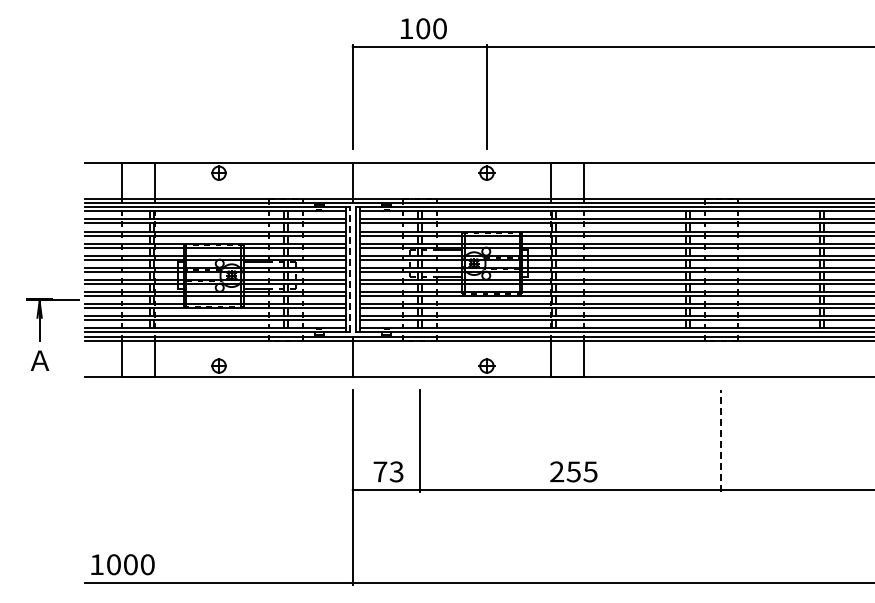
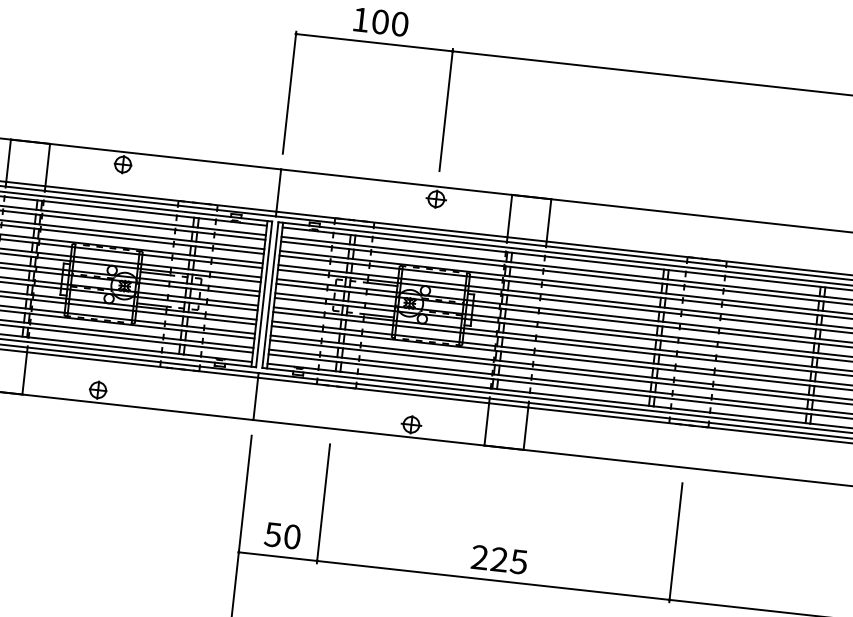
line: (350, 269) -> (264, 294), dashed -> solid
line: (721, 441) -> (676, 543), dashed -> solid
text: (388, 471) -> (282, 535), 73 -> 50
text: (573, 471) -> (499, 559), 255 -> 225

